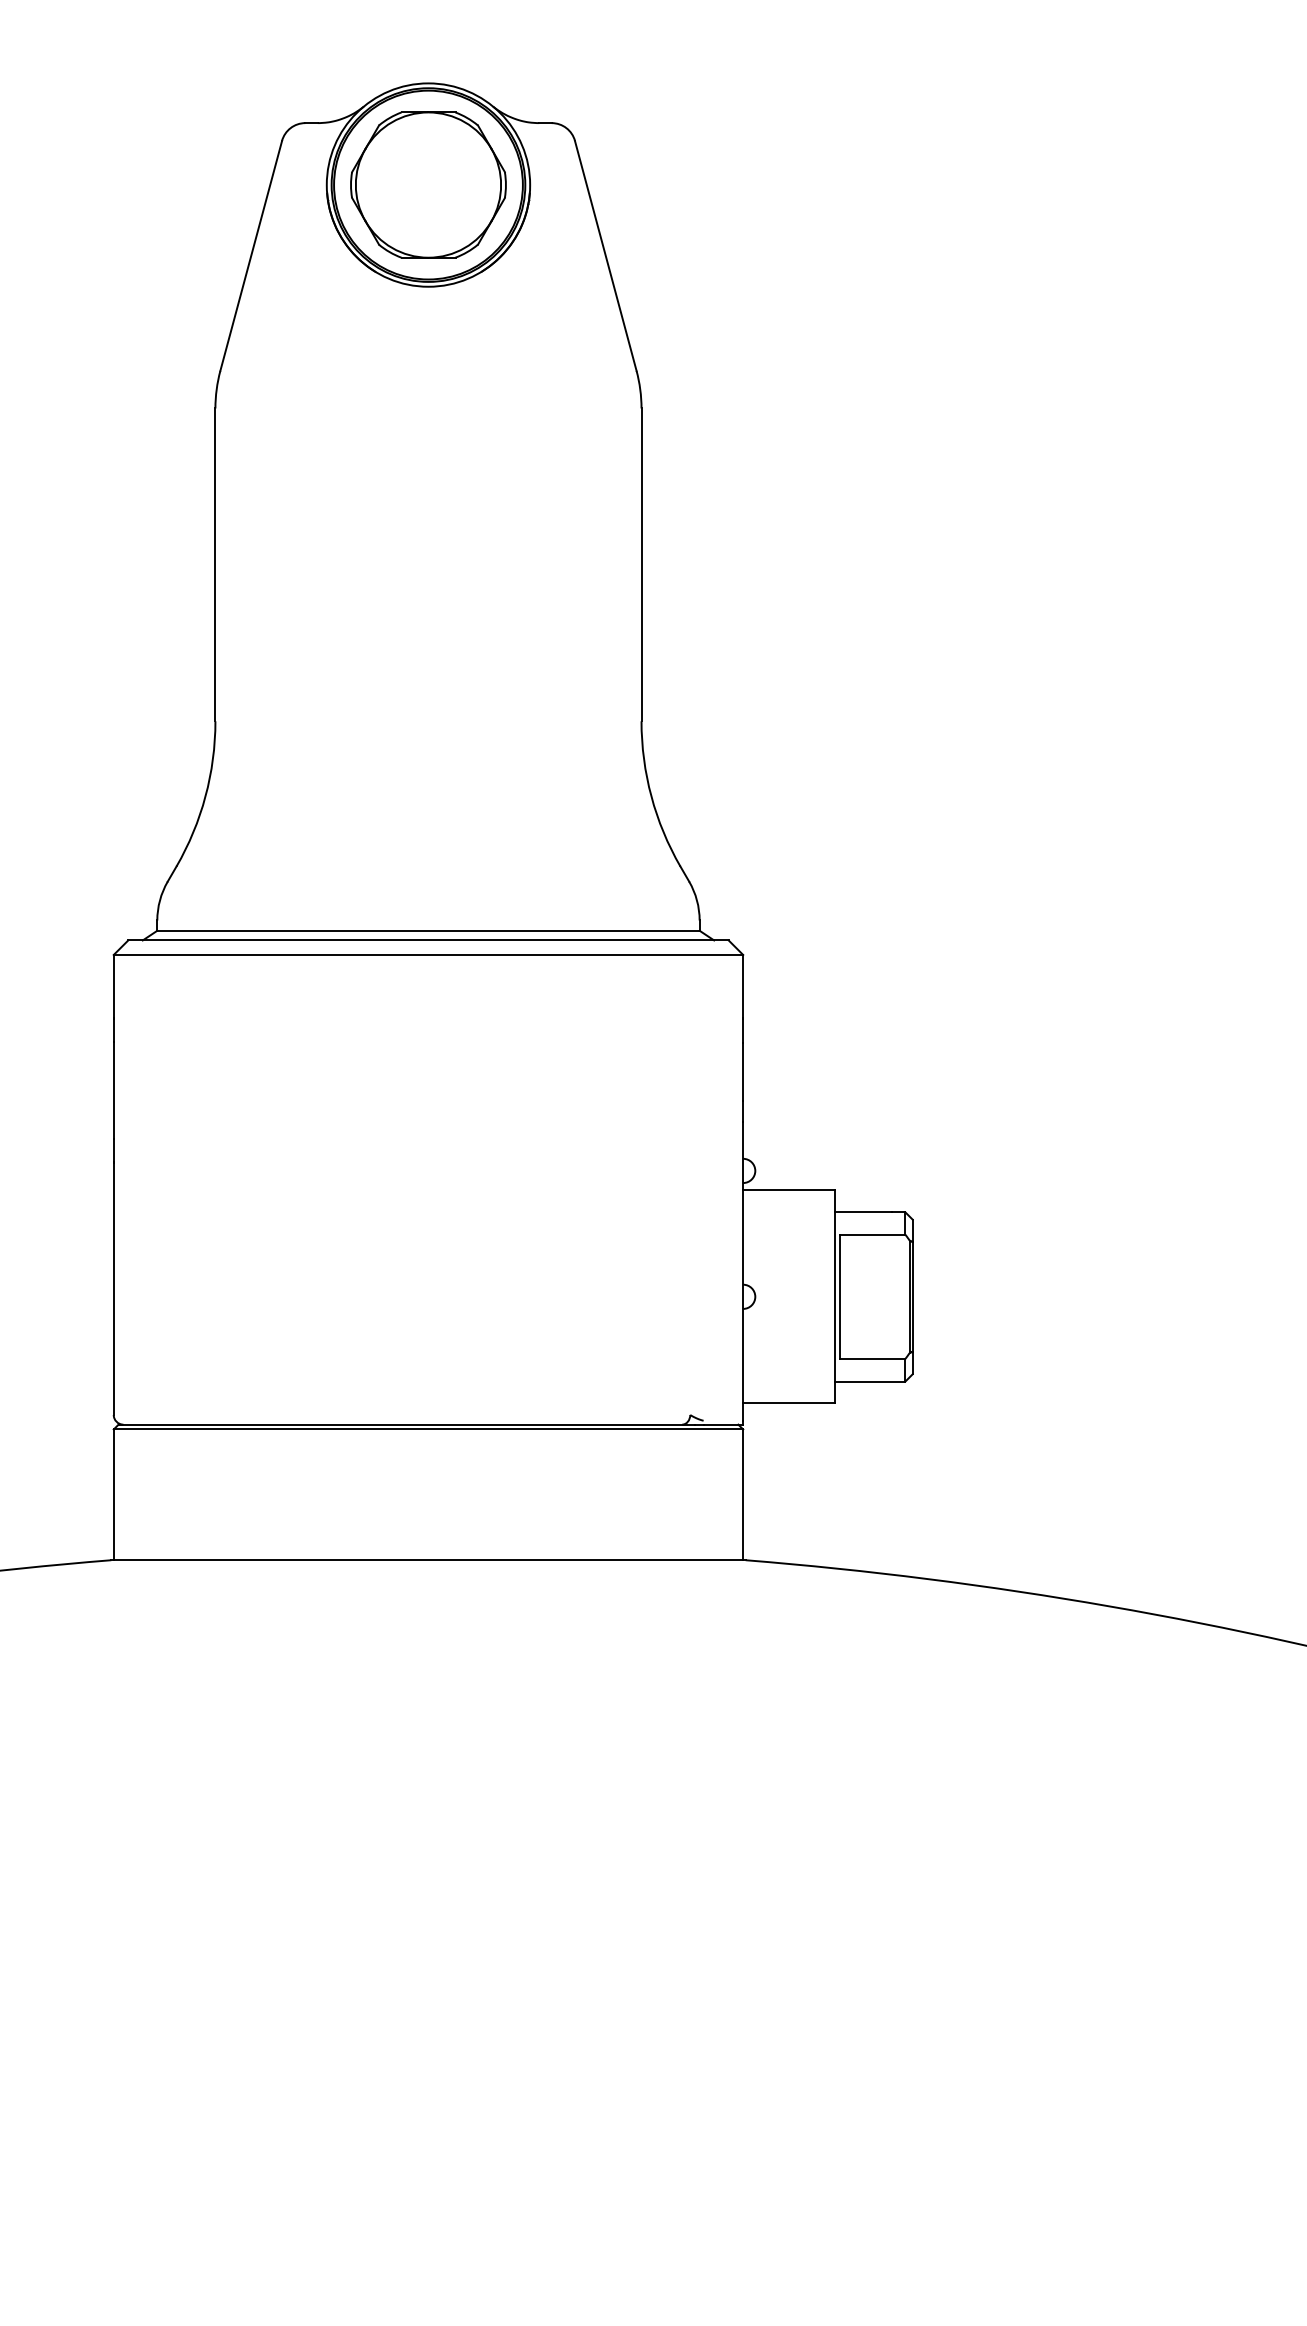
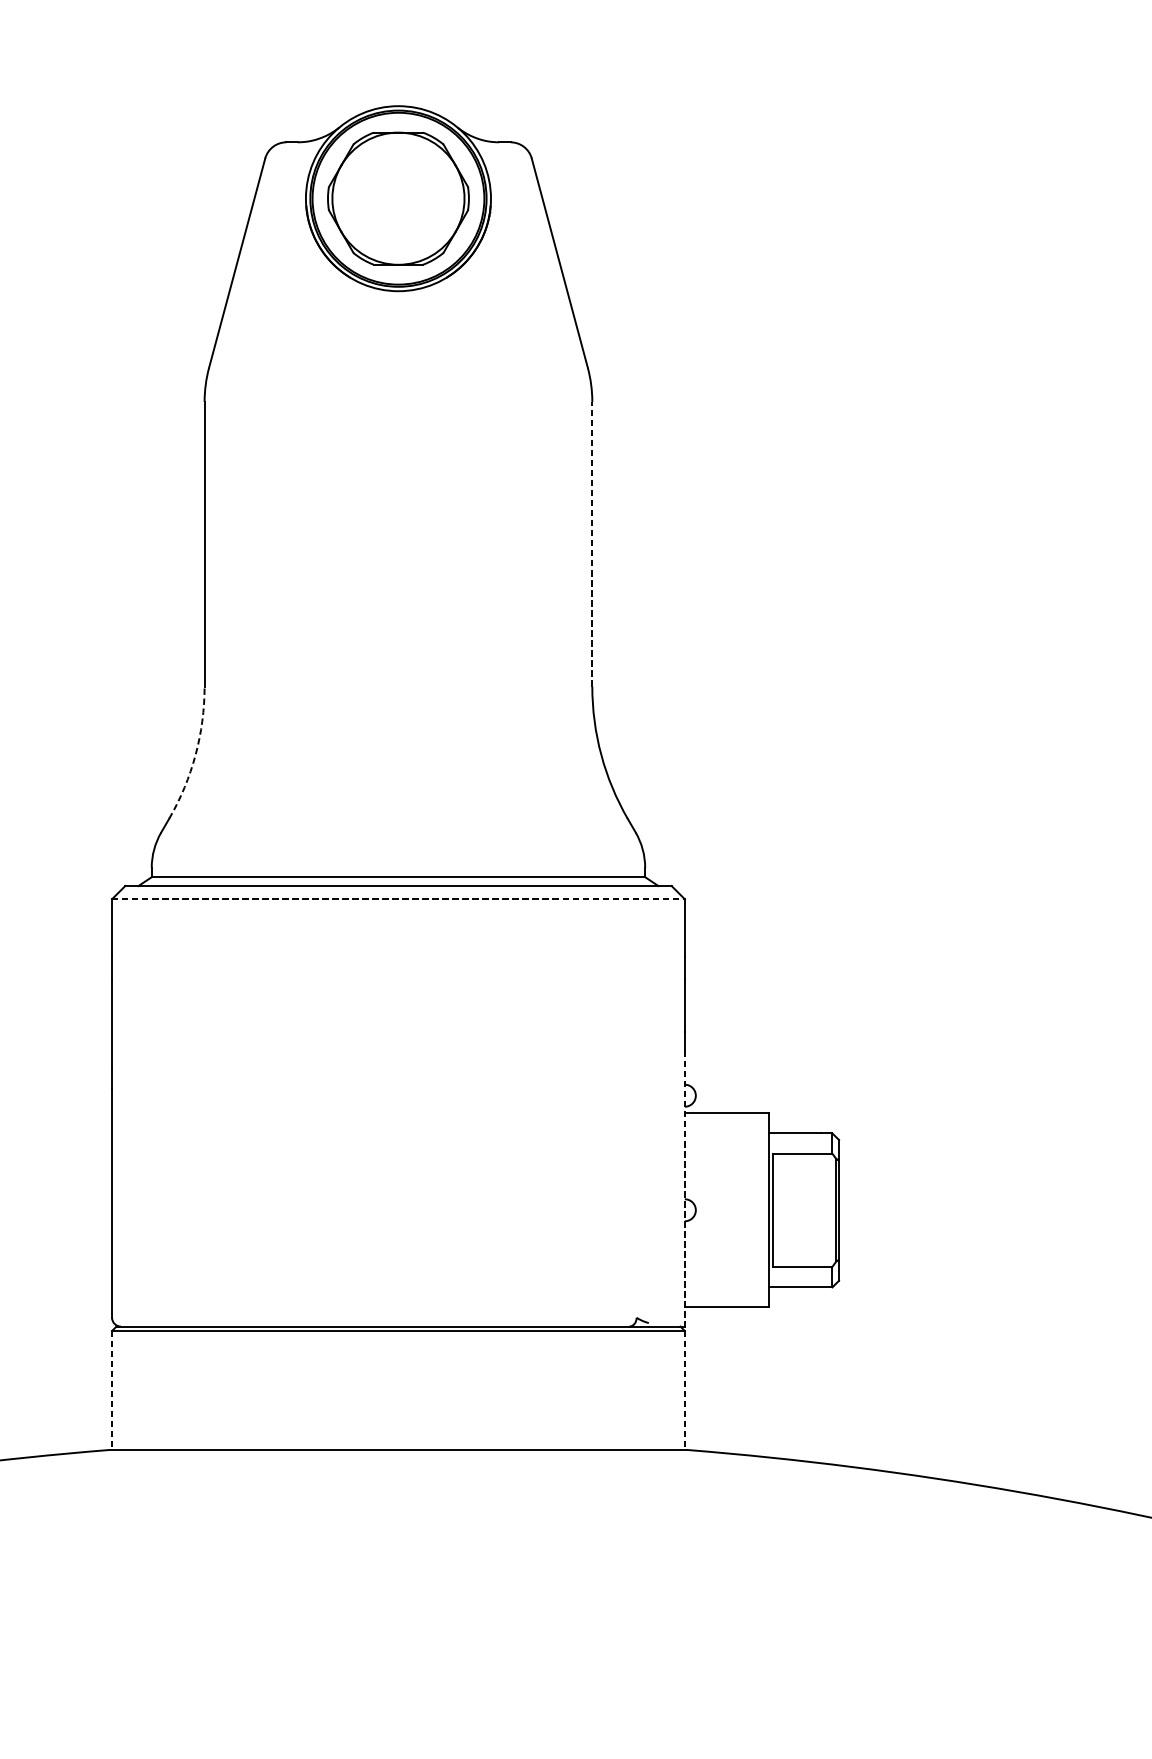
line: (641, 564) -> (592, 543), solid -> dashed
arc: (205, 796) -> (195, 755), solid -> dashed
line: (428, 954) -> (398, 898), solid -> dashed
line: (743, 1271) -> (685, 1187), solid -> dashed
line: (113, 1495) -> (111, 1391), solid -> dashed
line: (743, 1495) -> (685, 1391), solid -> dashed

